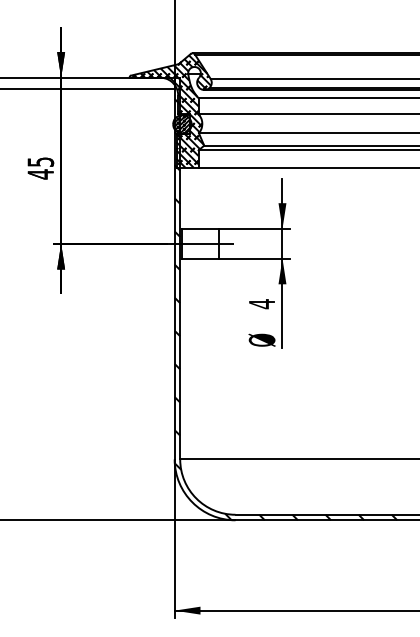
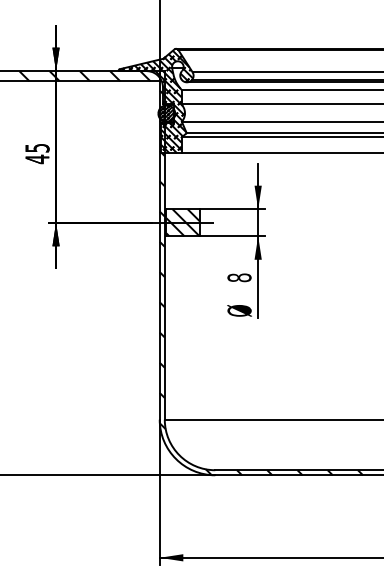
hatch: (92, 83) -> (84, 76), added
hatch: (200, 243) -> (183, 222), added
text: (262, 303) -> (239, 277), 4 -> 8

